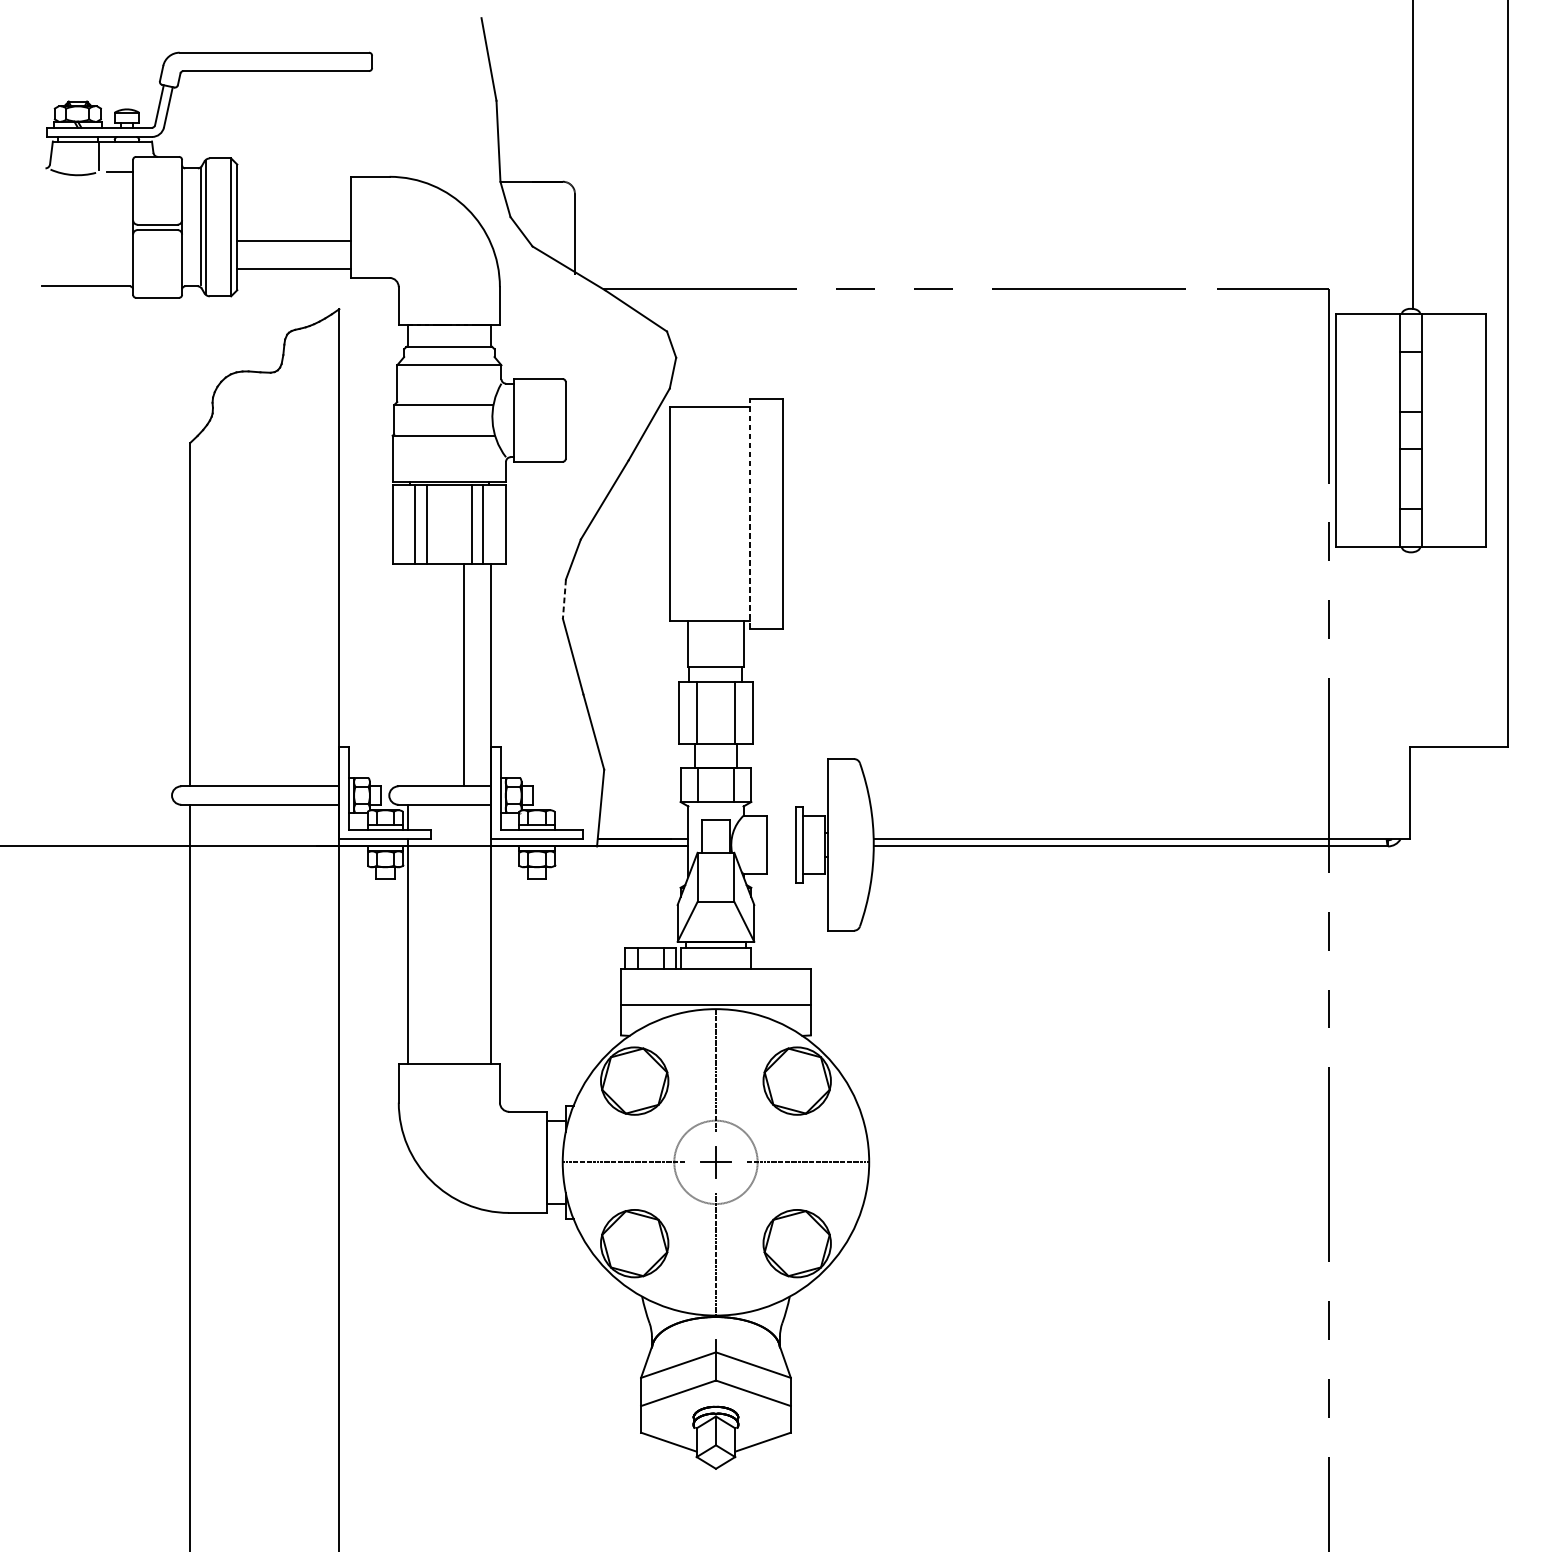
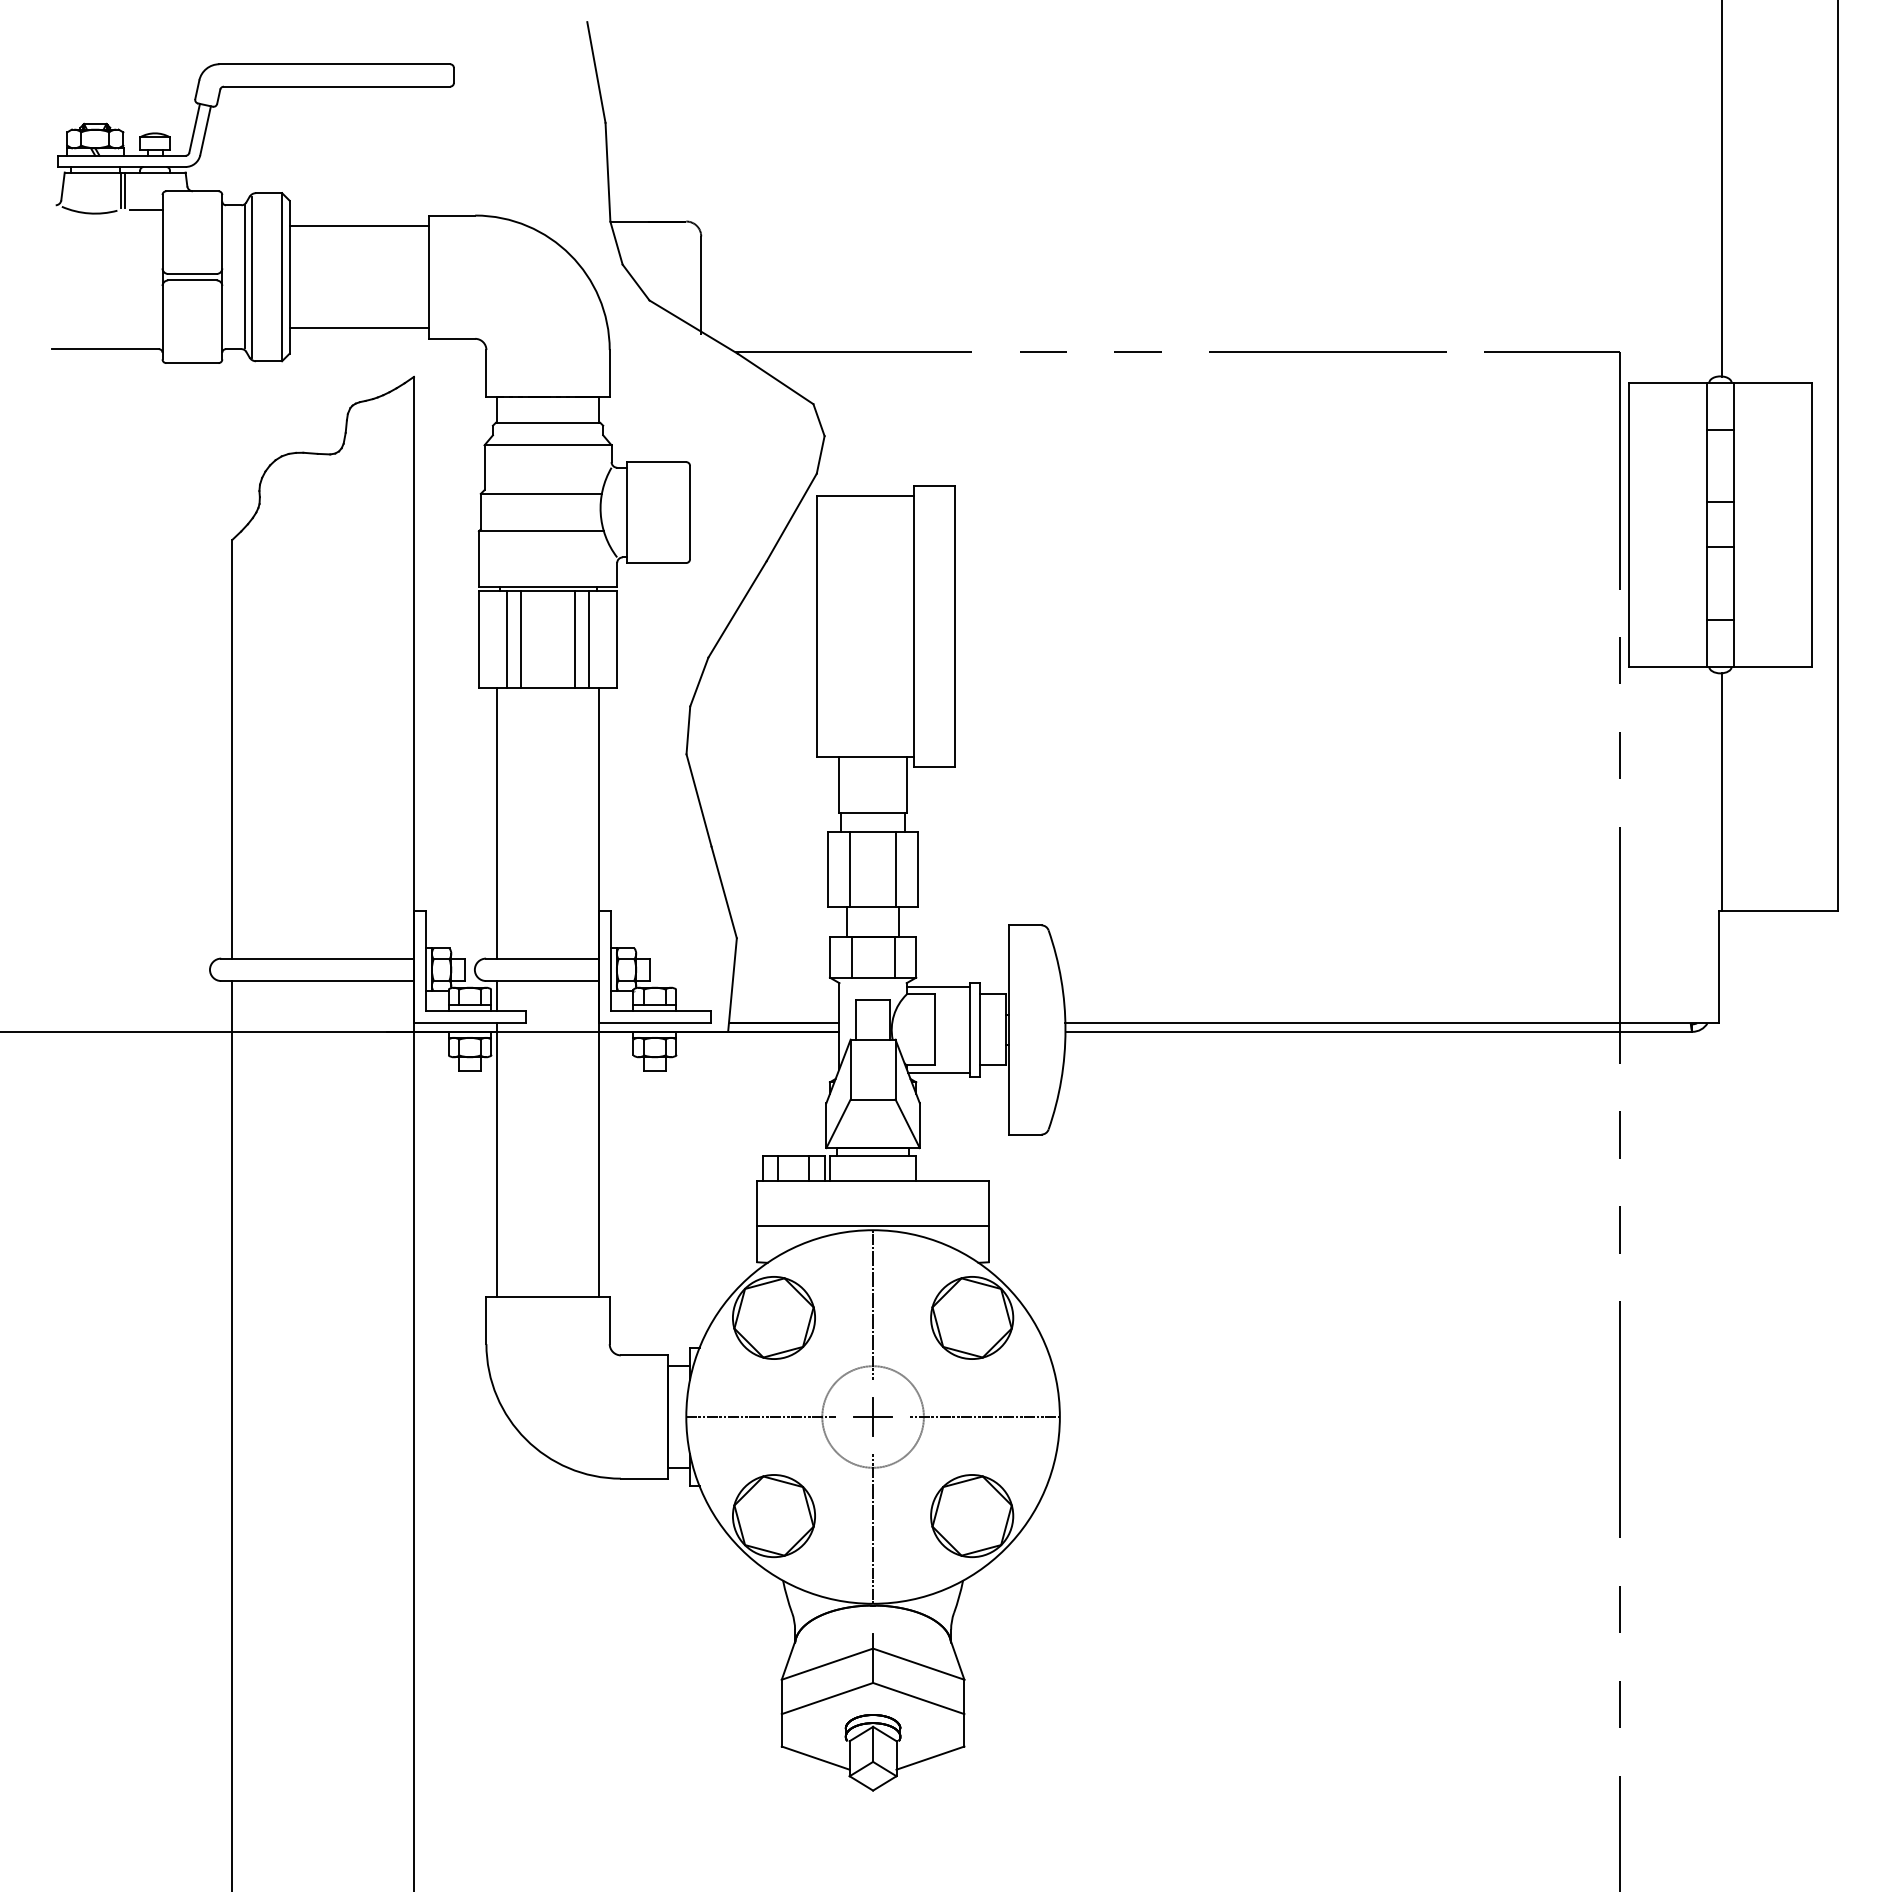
line: (102, 155) -> (125, 189), added
line: (293, 241) -> (358, 226), moved
line: (749, 513) -> (914, 626), dashed -> solid
line: (564, 599) -> (688, 730), dashed -> solid
line: (1412, 649) -> (1722, 791), added
line: (464, 675) -> (497, 823), moved
line: (769, 810) -> (938, 987), added
line: (770, 879) -> (939, 1072), added

